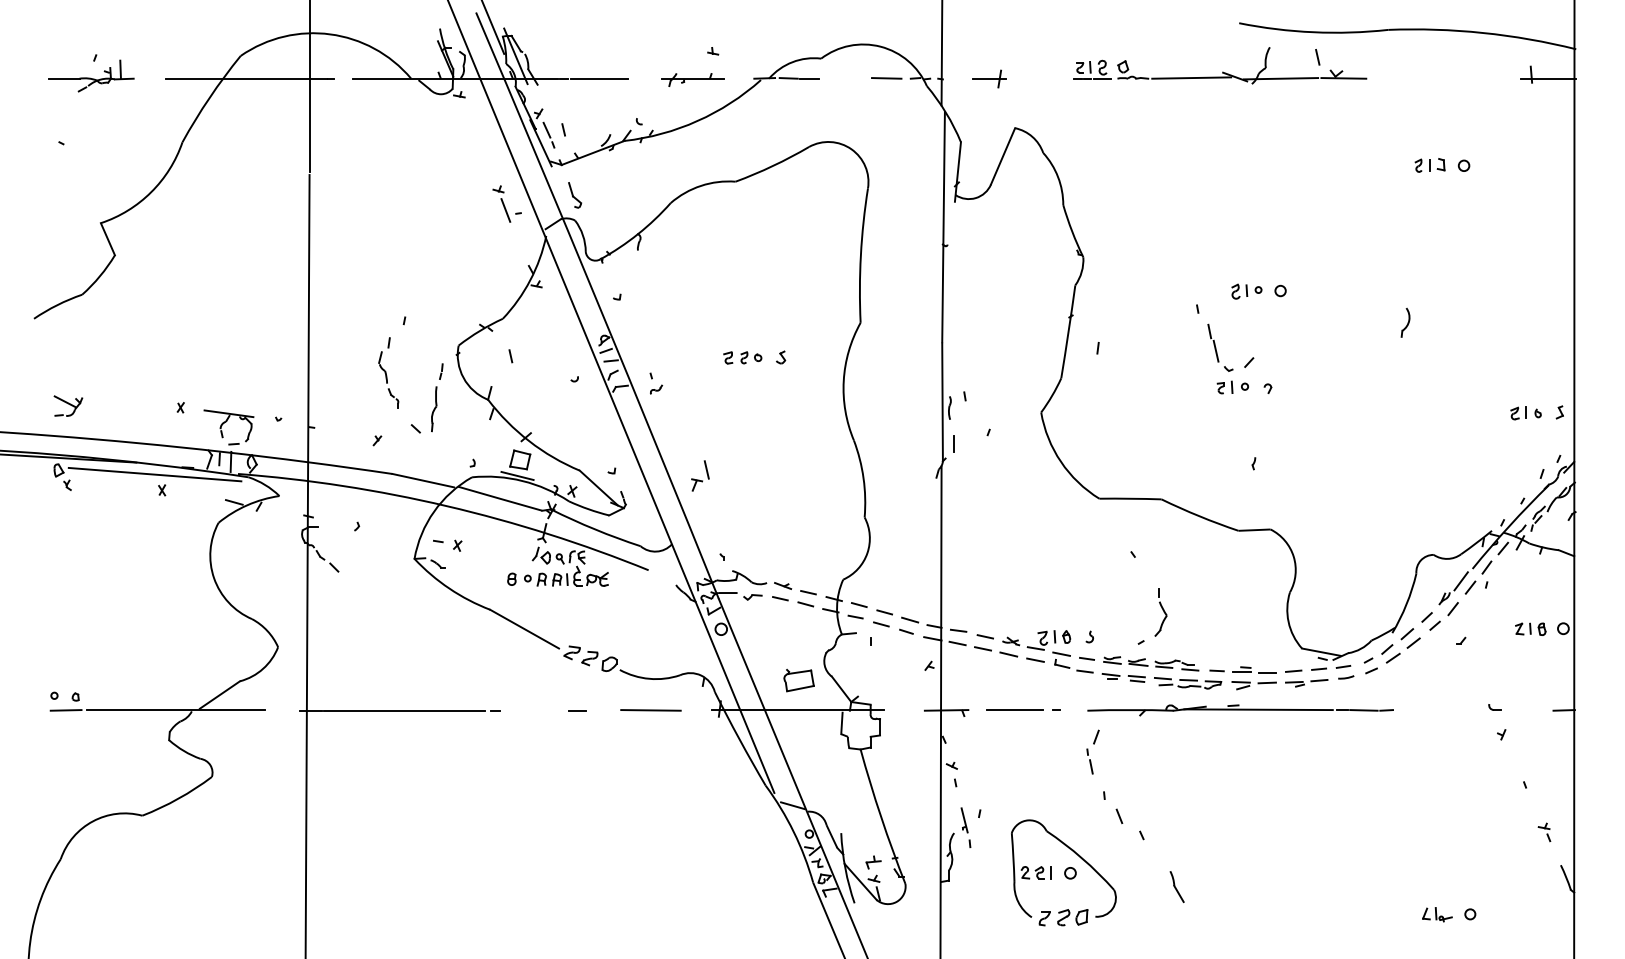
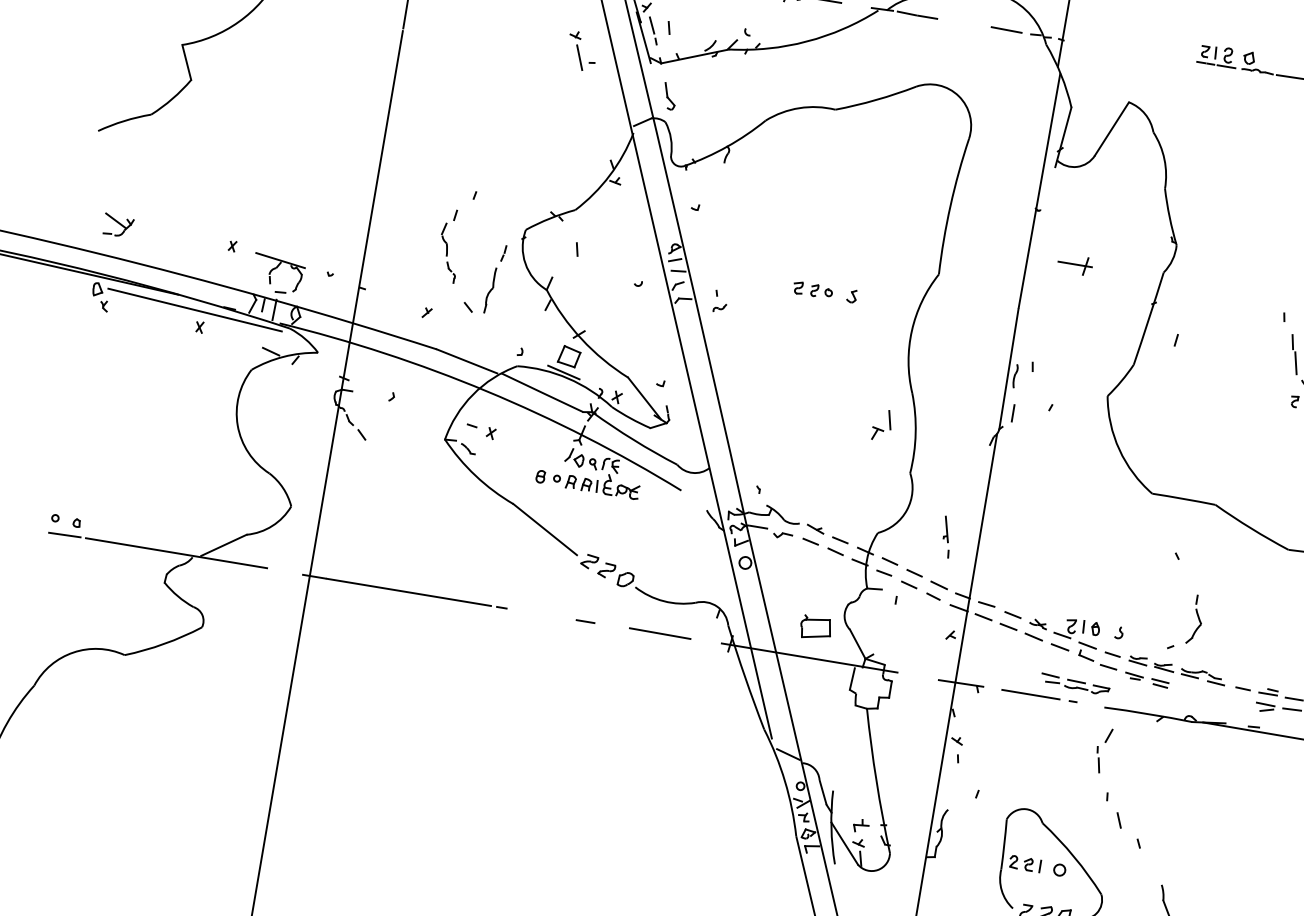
part: (989, 78) -> (1075, 264), moved
part: (506, 203) -> (581, 50), moved
part: (700, 475) -> (882, 424), moved
part: (1188, 683) -> (1075, 684), moved
part: (965, 827) -> (946, 536), moved

